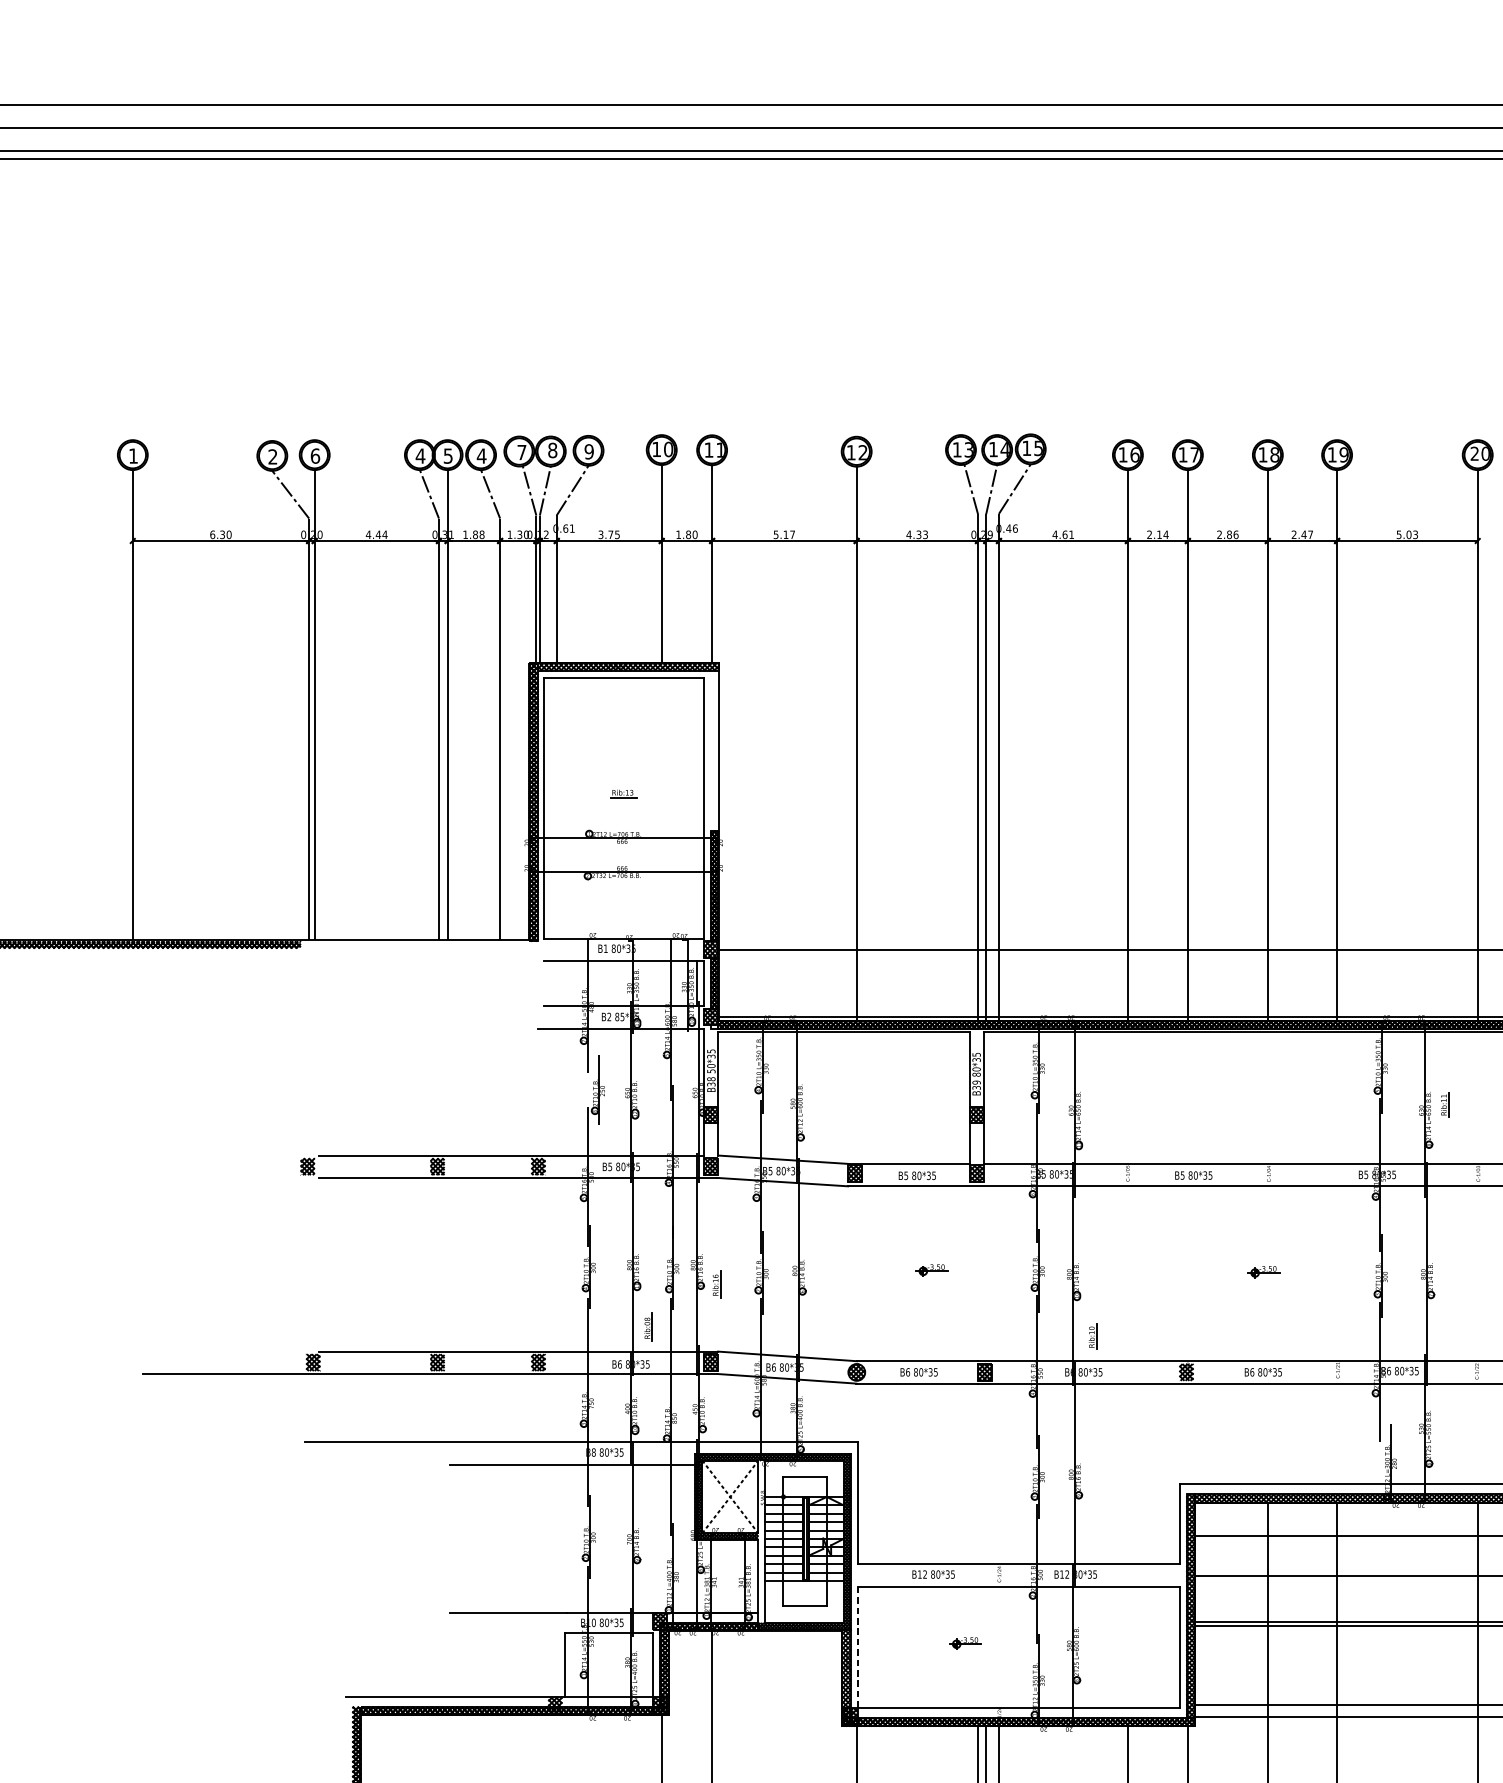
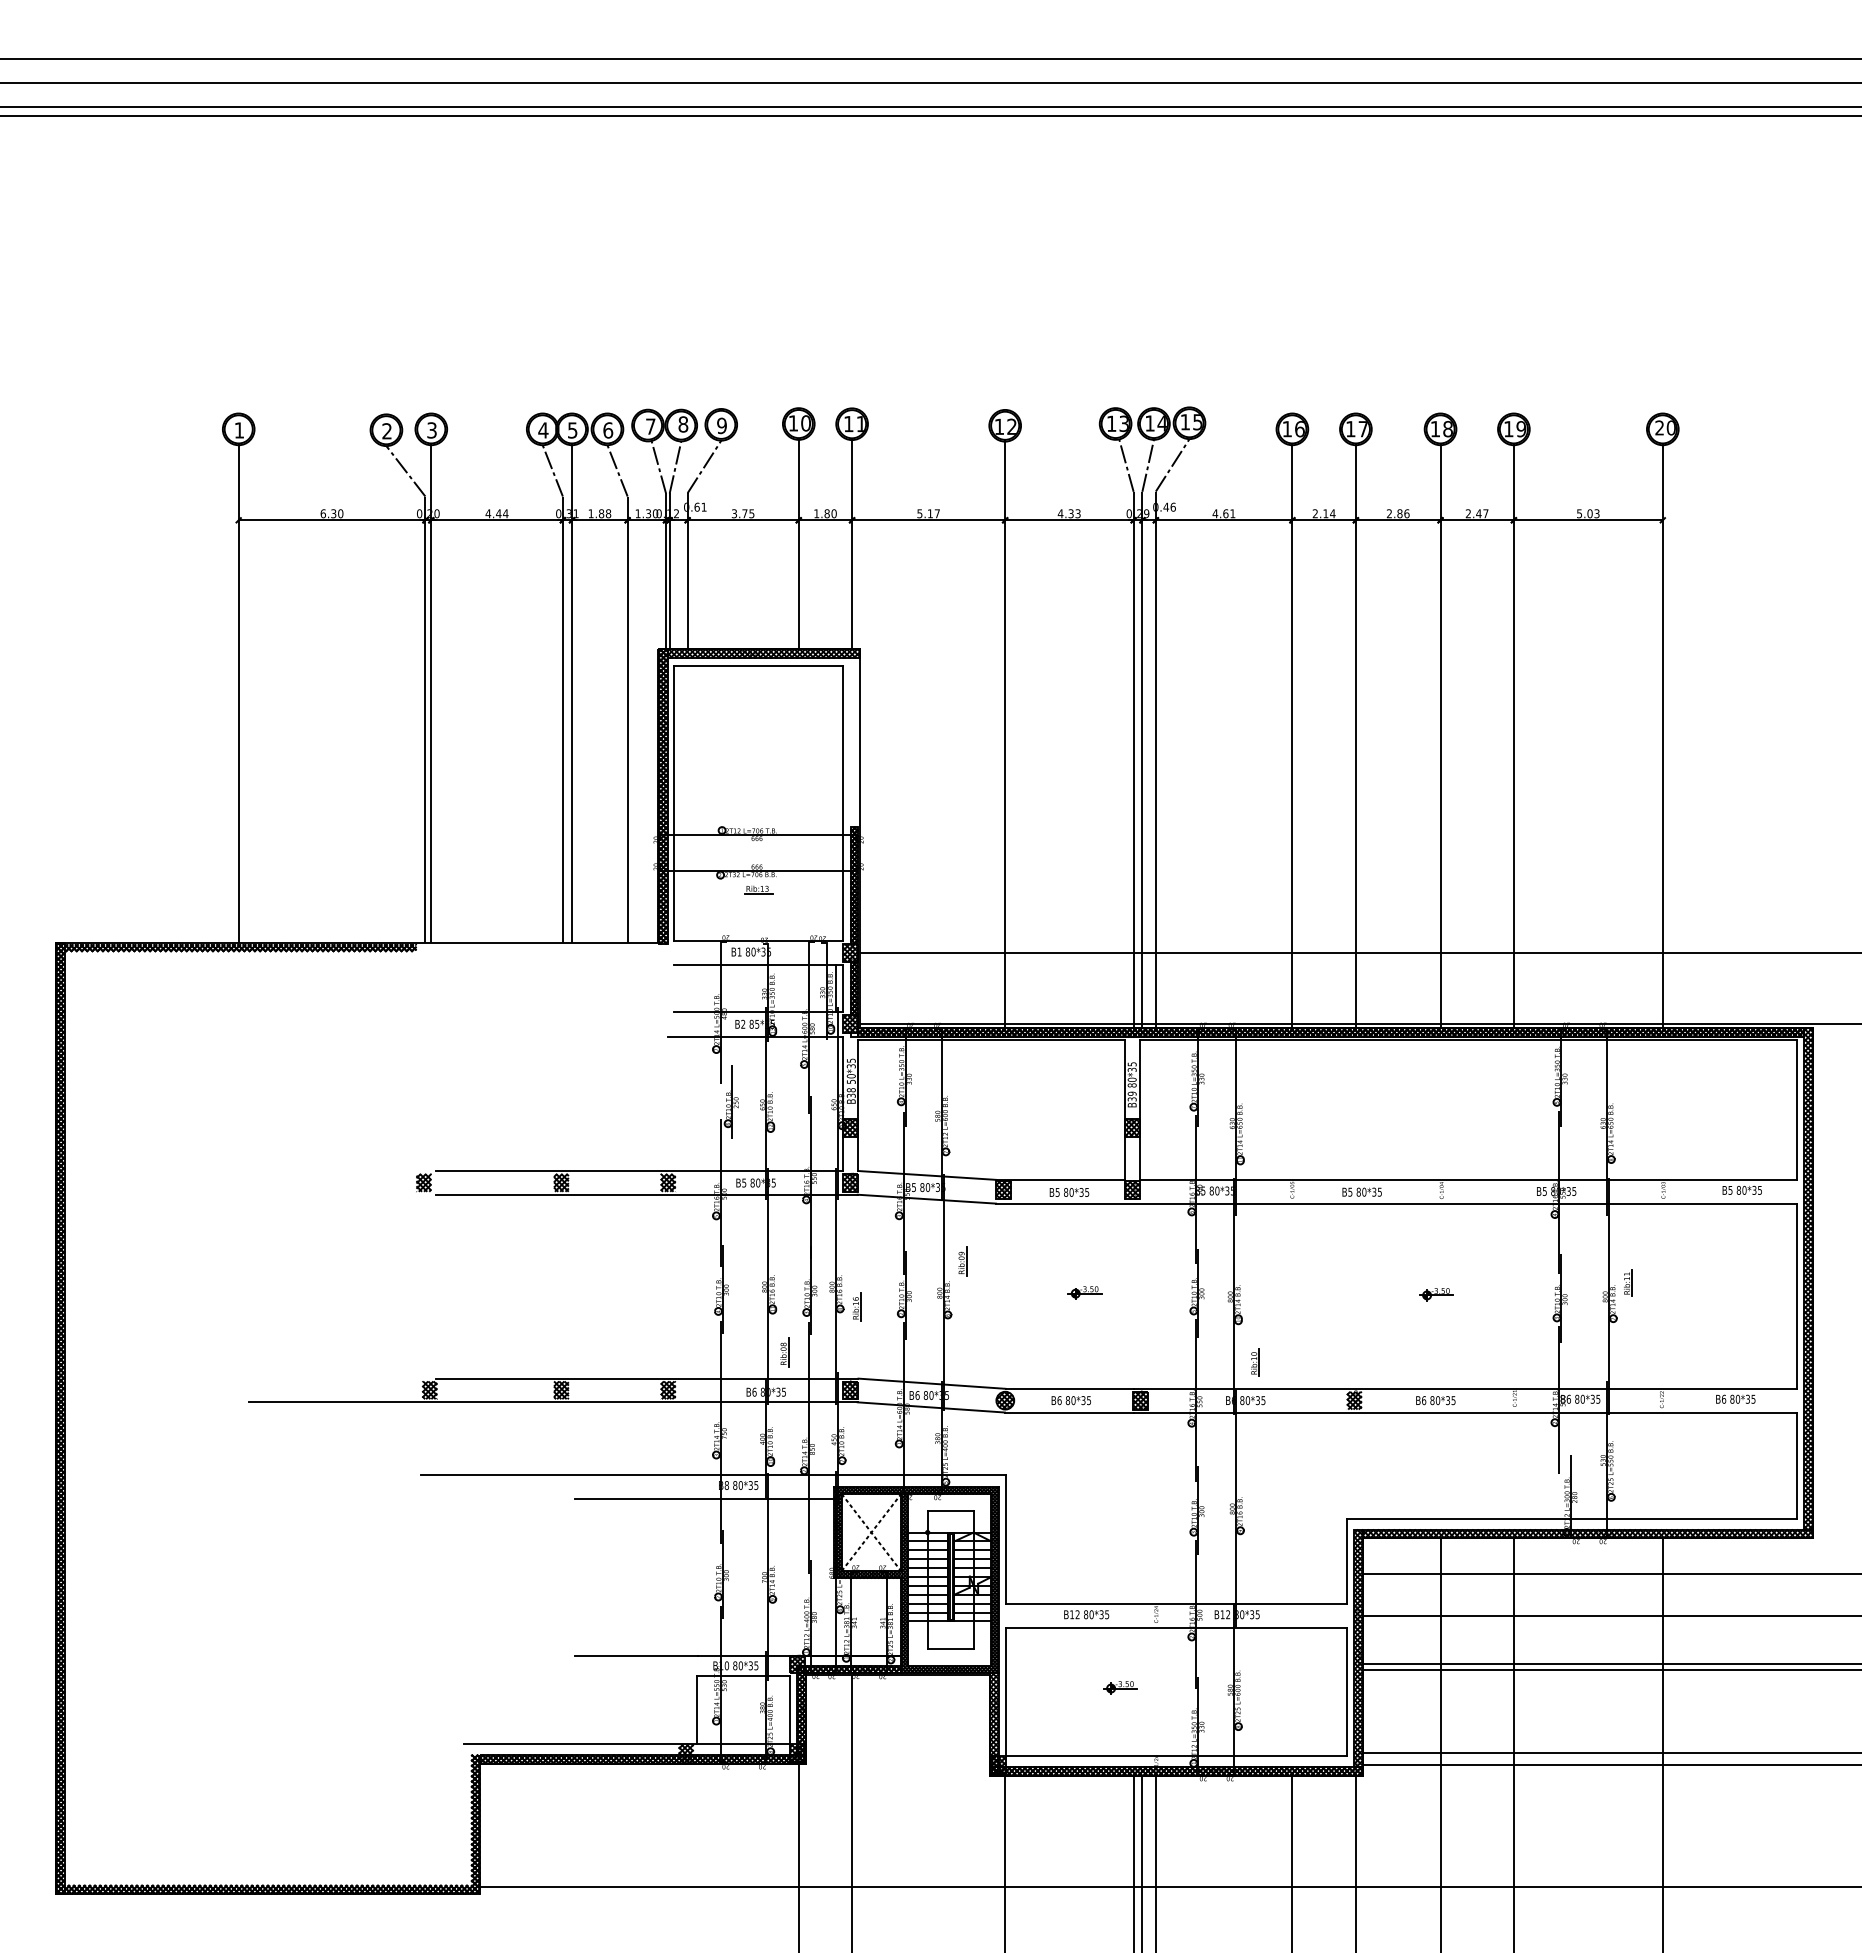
text: (315, 456) -> (432, 430), 6 -> 3
text: (482, 456) -> (608, 430), 4 -> 6
part: (623, 793) -> (758, 889), moved
part: (1445, 1104) -> (1628, 1282), moved
part: (816, 1240) -> (962, 1261), added
hatch: (761, 1541) -> (904, 1579), added
line: (857, 1648) -> (1006, 1692), dashed -> solid

